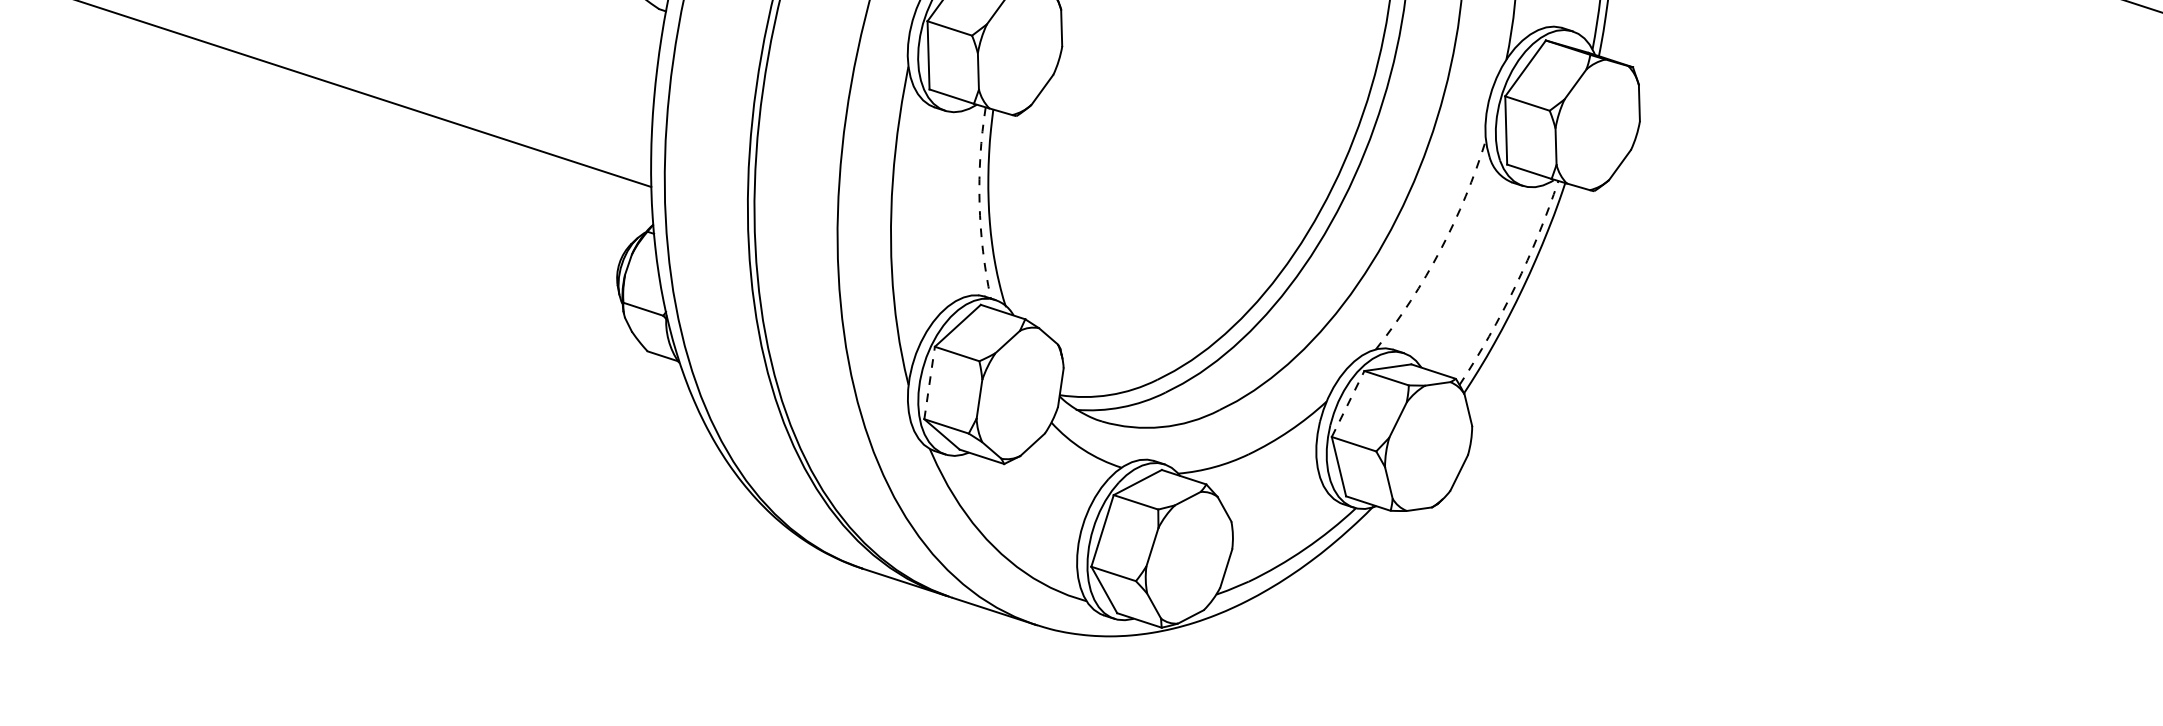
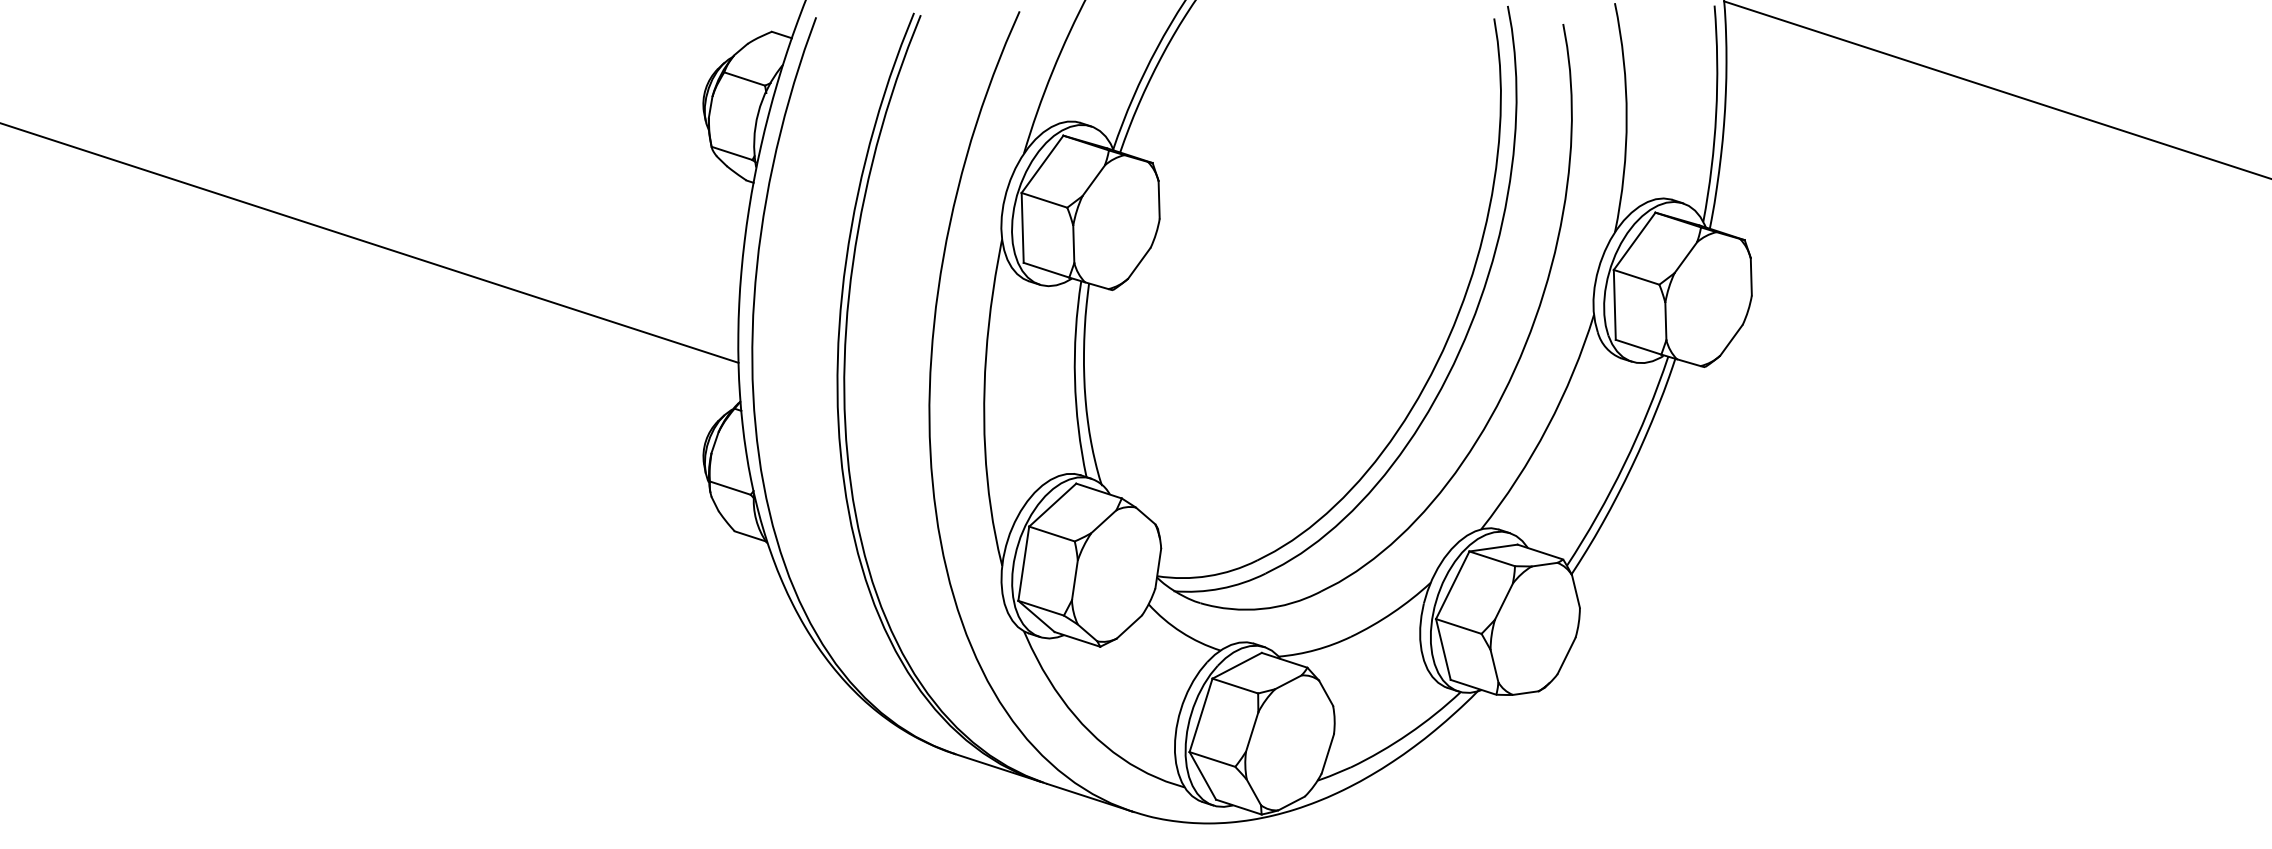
arc: (979, 203) -> (1074, 379), dashed -> solid
arc: (1440, 250) -> (1547, 427), dashed -> solid
arc: (1515, 286) -> (1624, 464), dashed -> solid
line: (929, 382) -> (1023, 563), dashed -> solid
line: (1347, 404) -> (1452, 585), dashed -> solid

